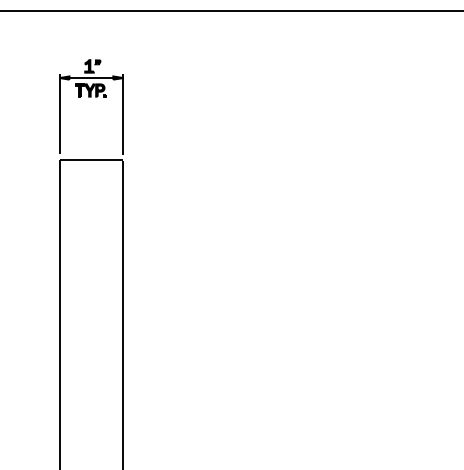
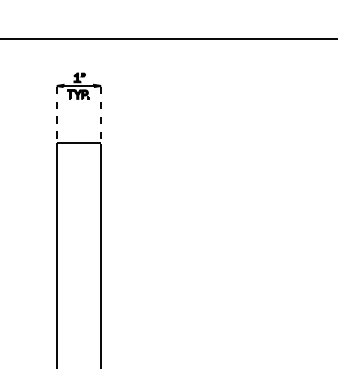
line: (124, 113) -> (101, 110), solid -> dashed
line: (59, 114) -> (56, 111), solid -> dashed

